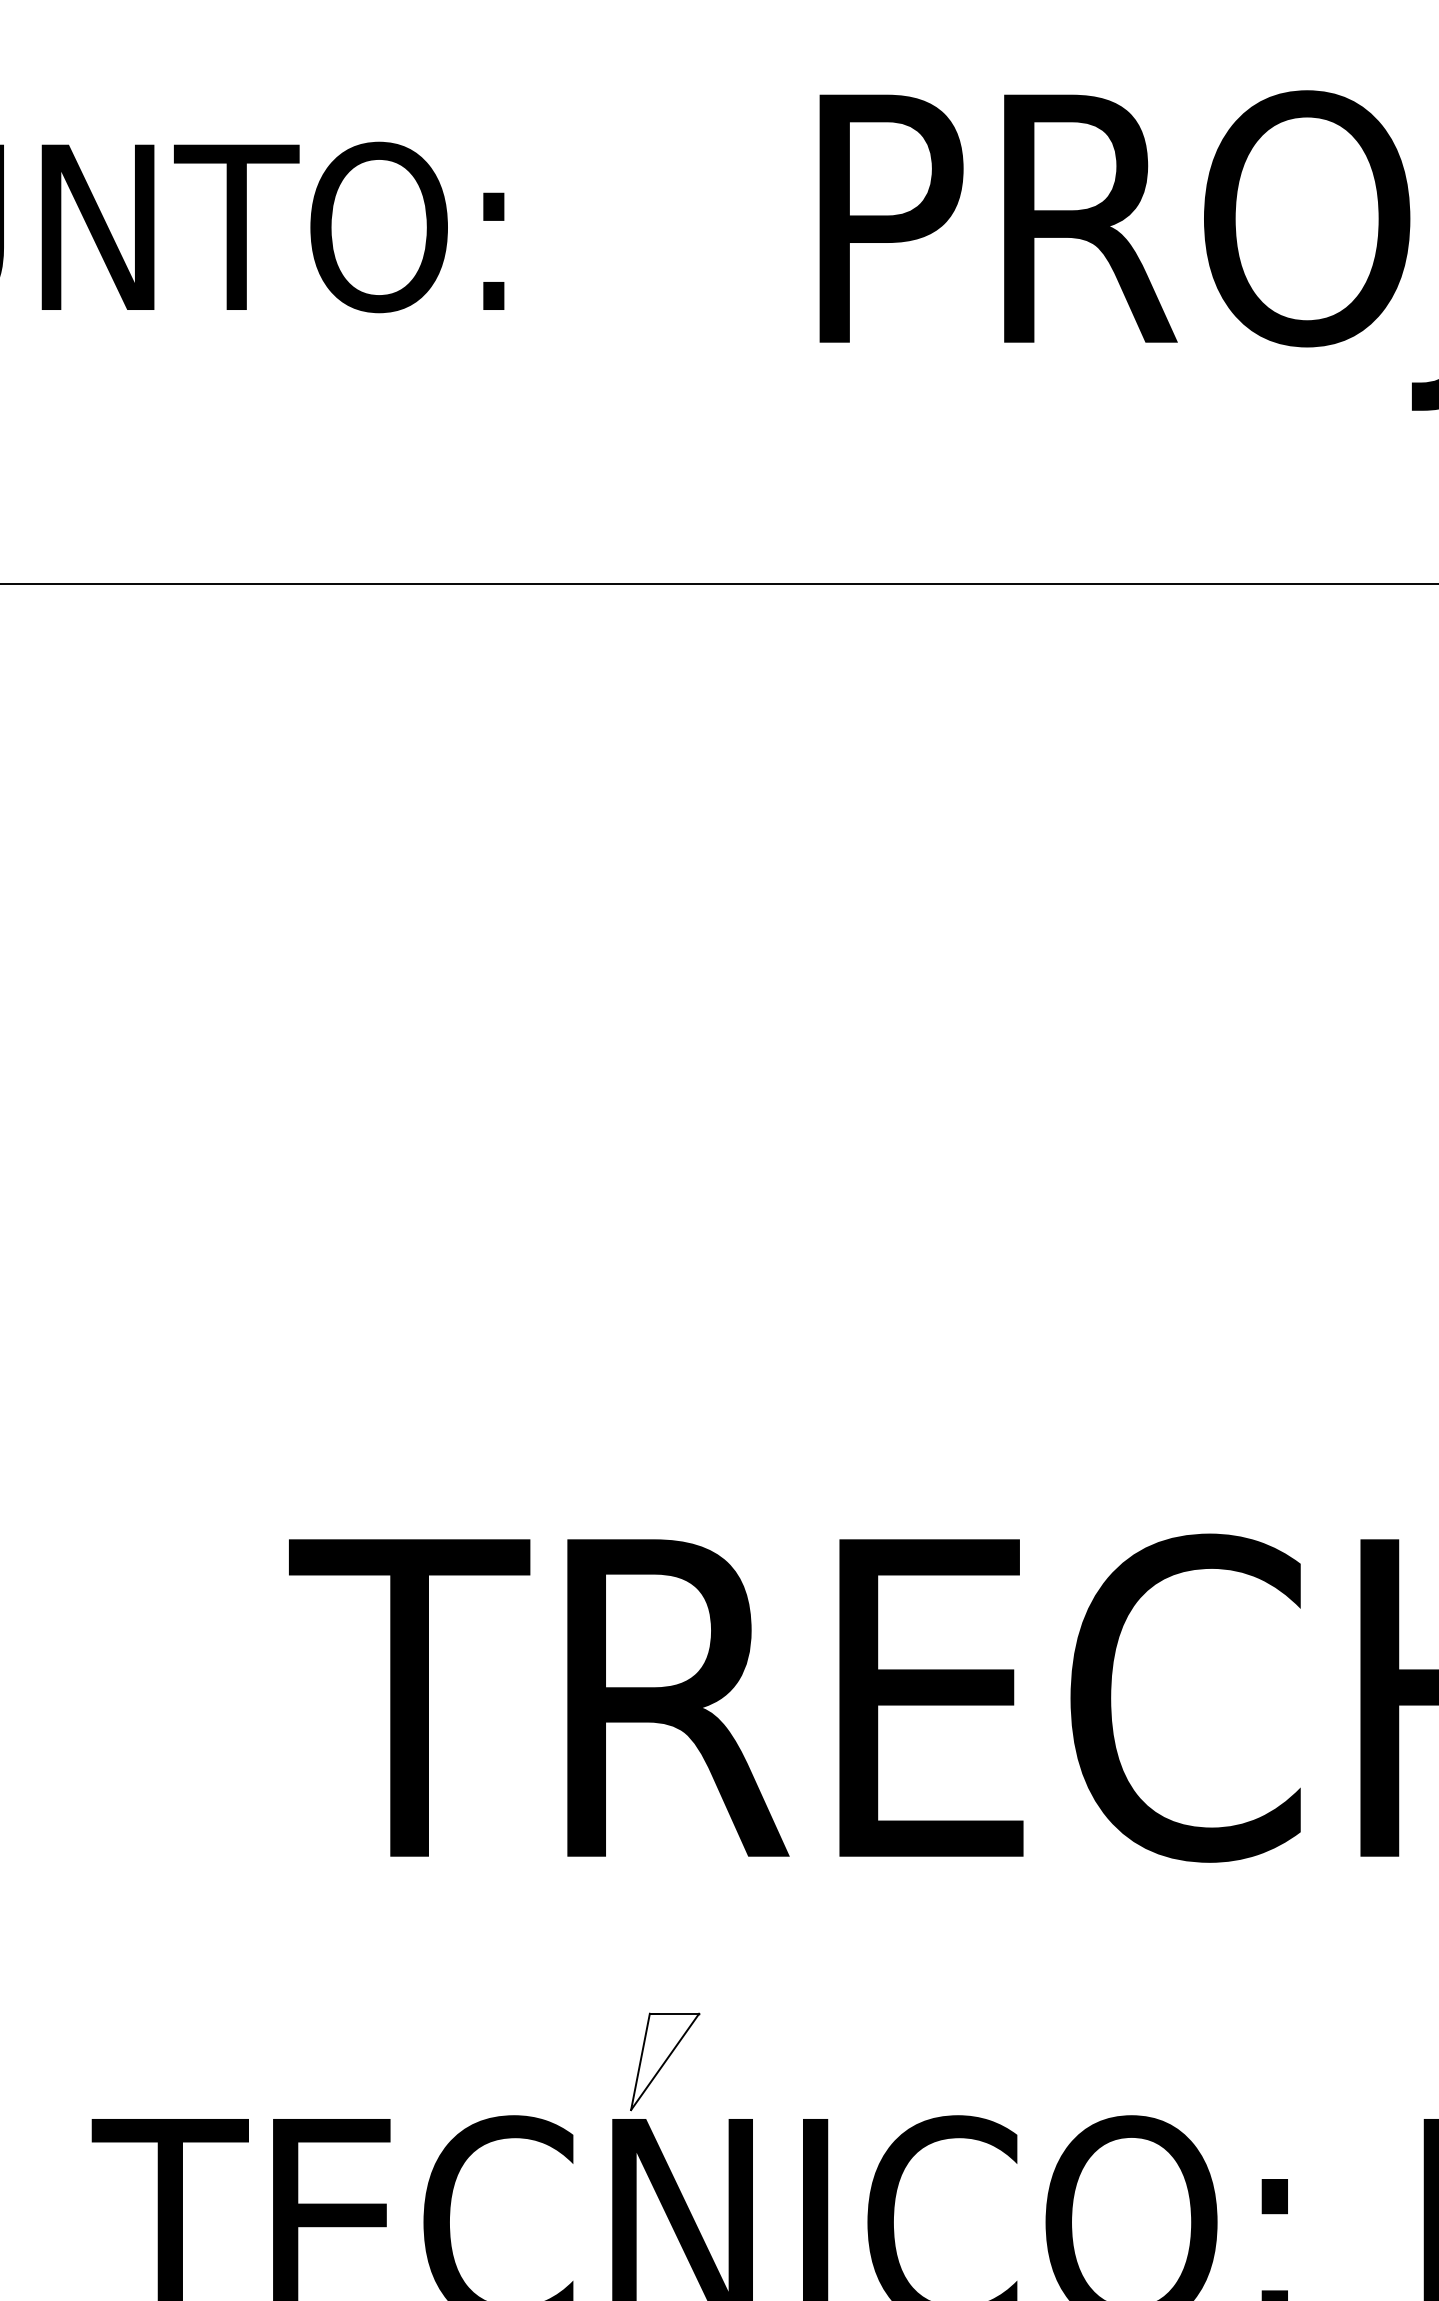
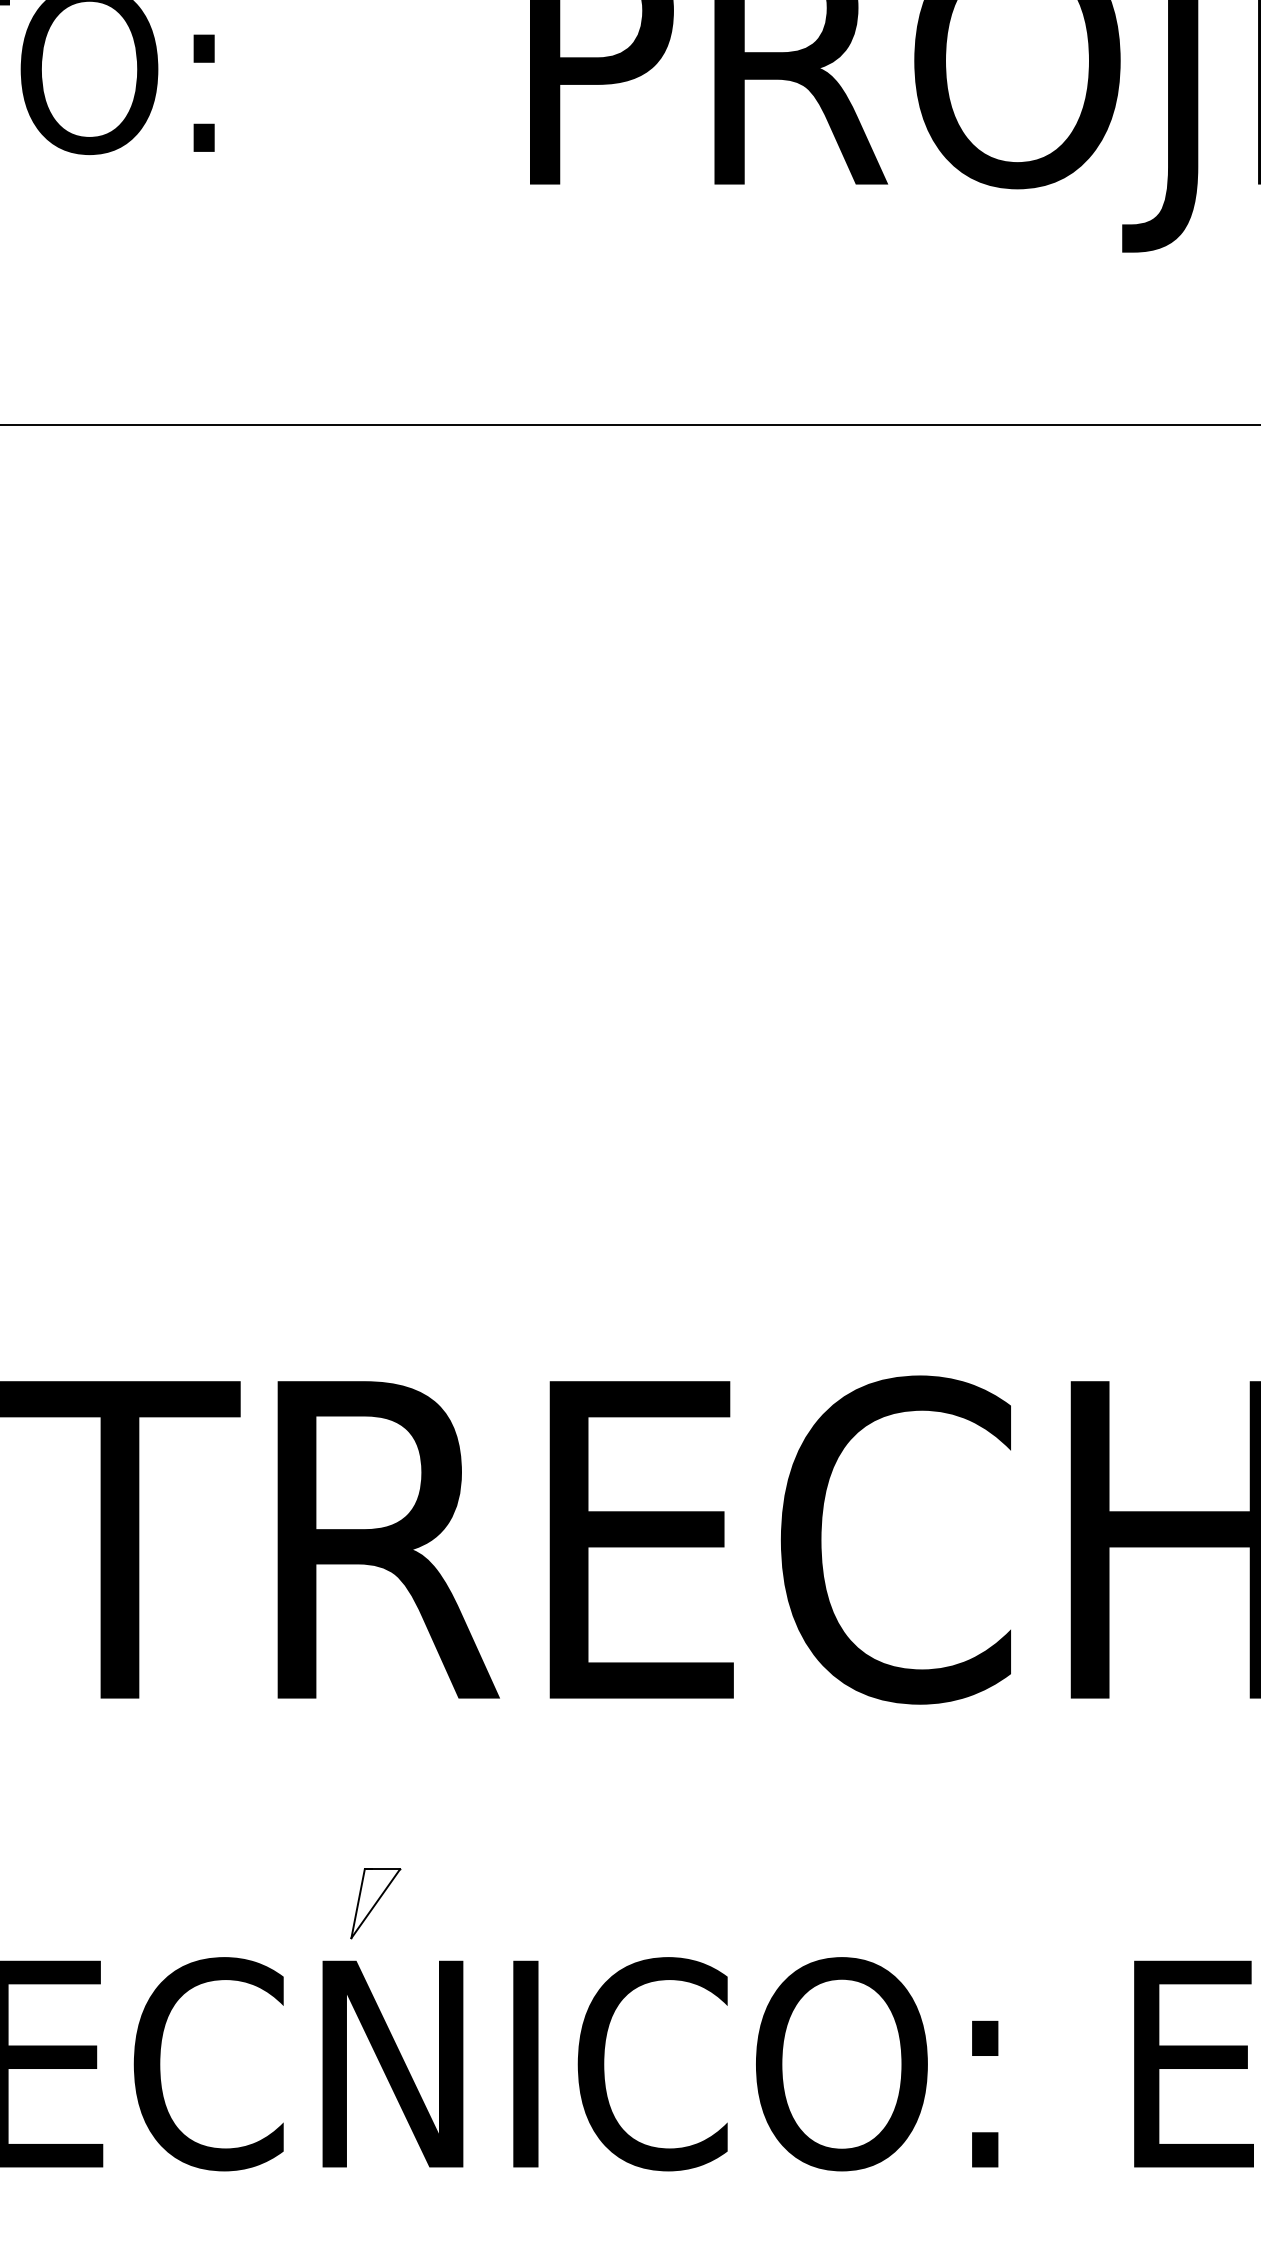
part: (665, 2061) -> (375, 1903), size x0.71

